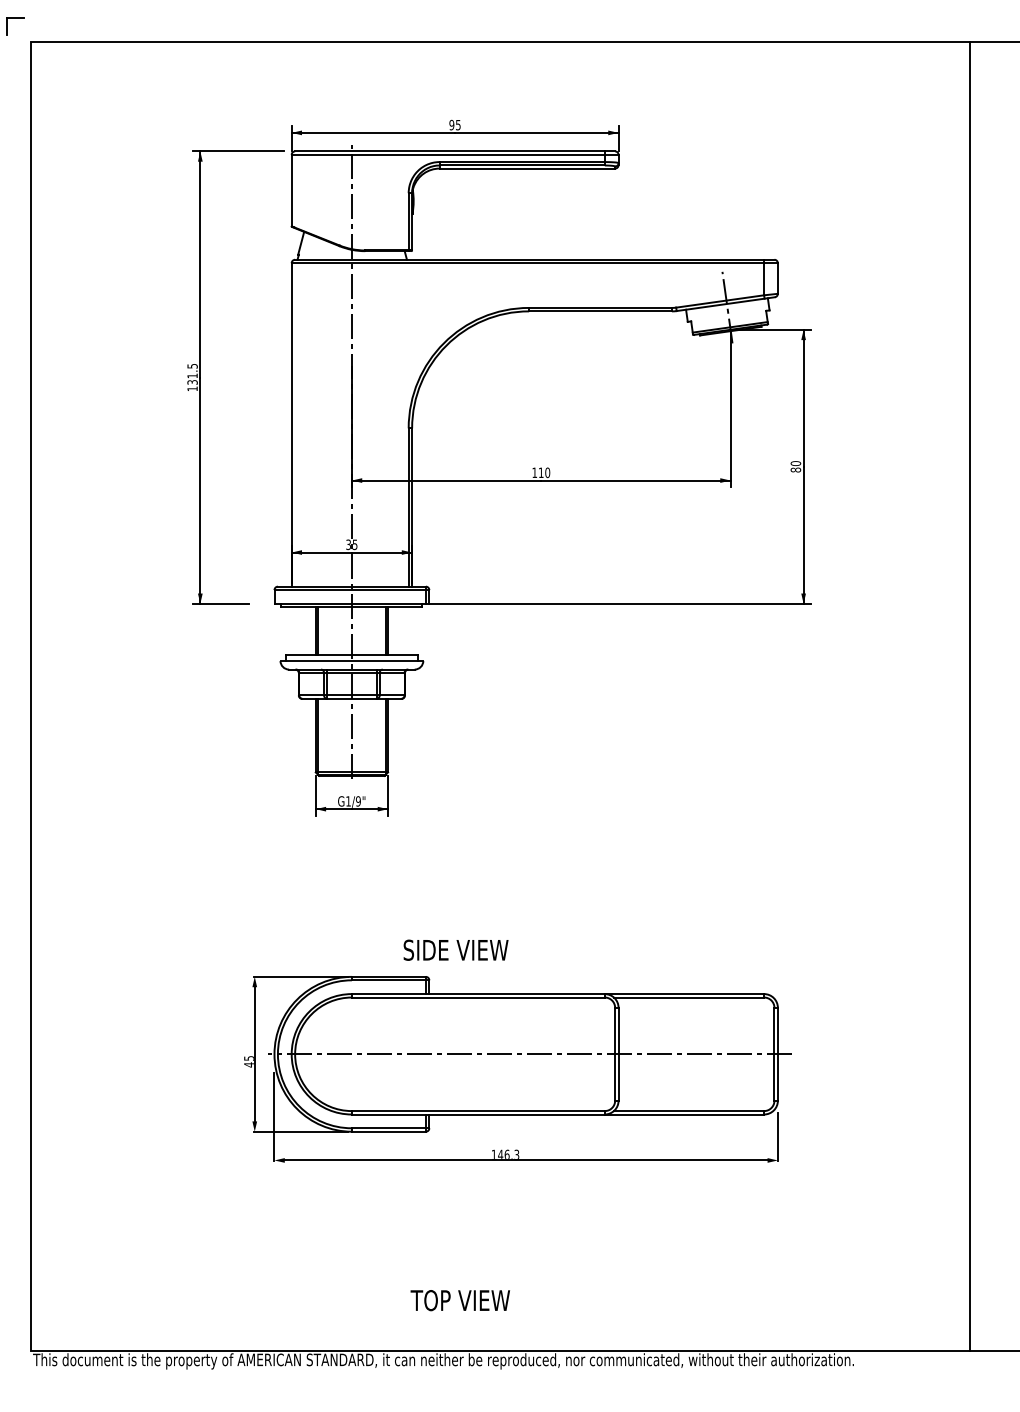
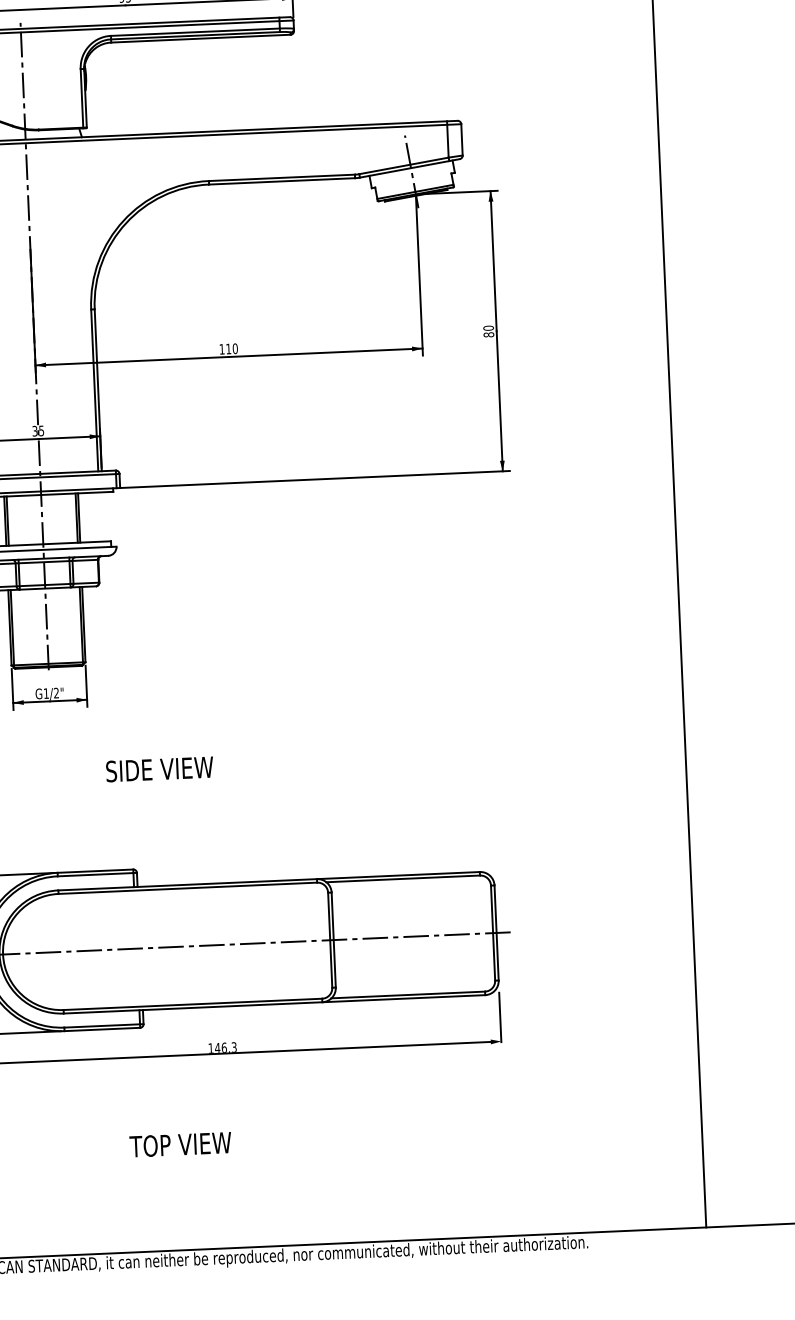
text: (358, 801) -> (56, 693), G1/9" -> G1/2"
text: (455, 949) -> (159, 768), moved
text: (459, 1300) -> (179, 1144), moved

